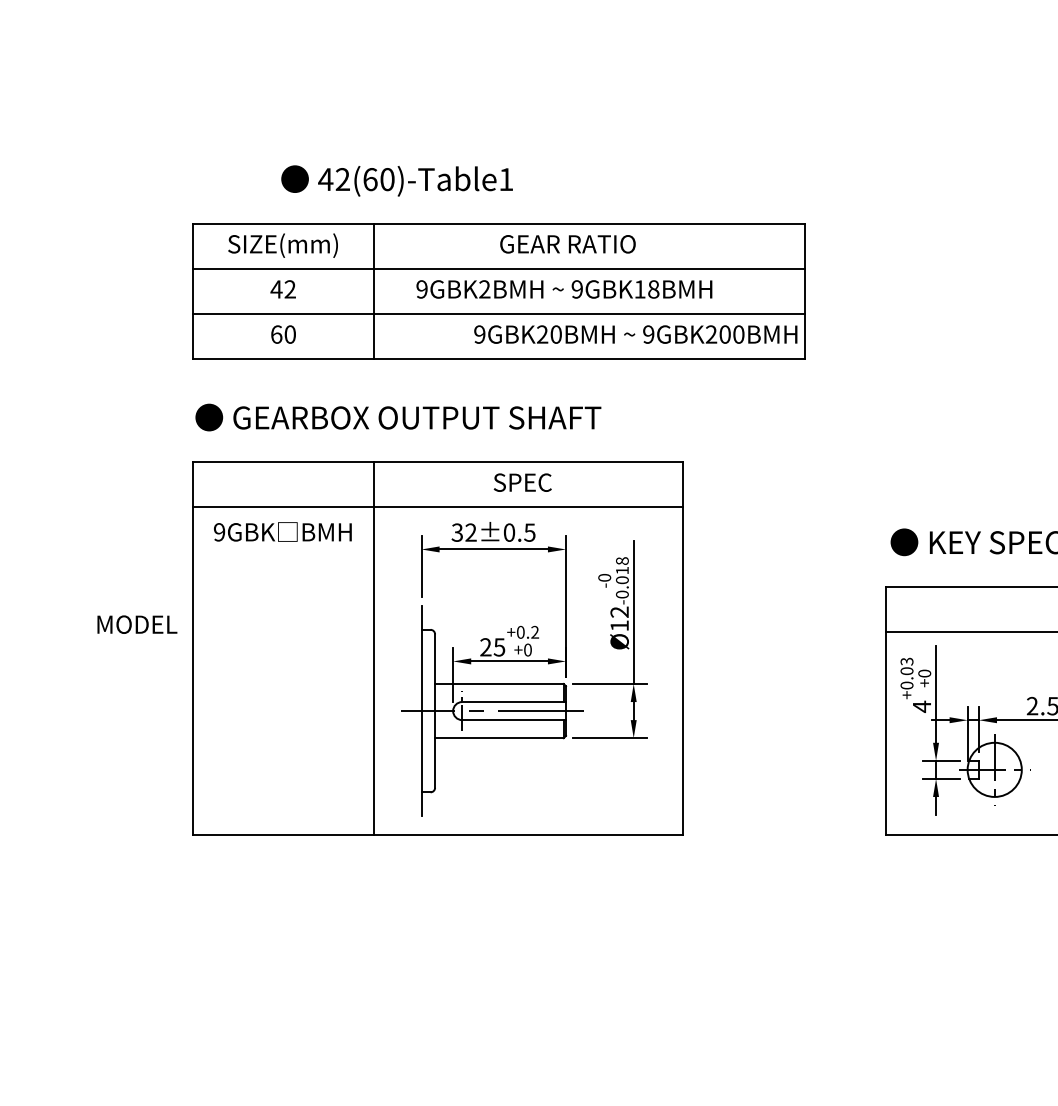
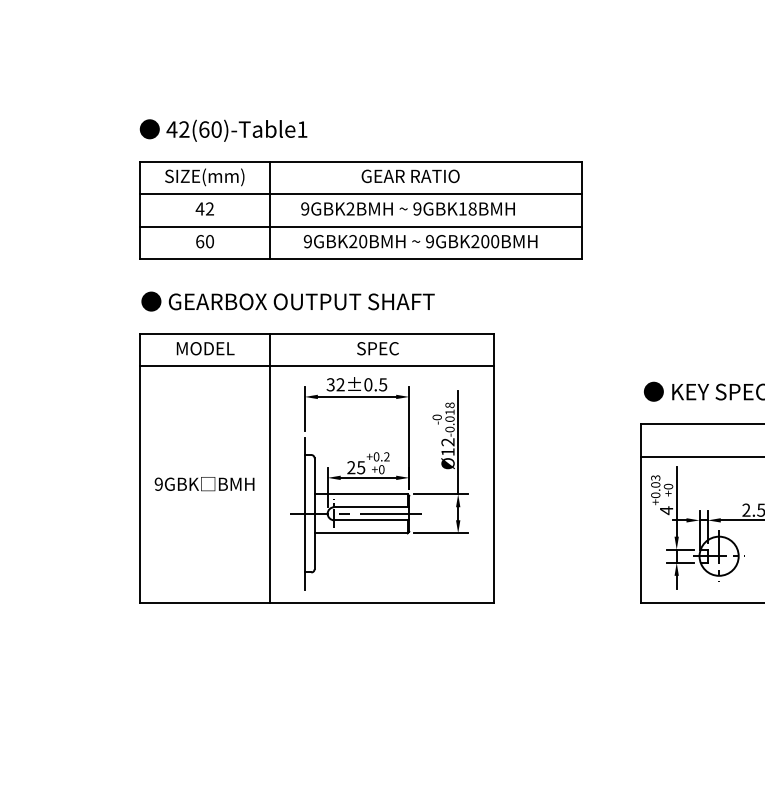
text: (396, 180) -> (223, 130), moved
text: (635, 334) -> (420, 241), moved
text: (282, 531) -> (204, 483), moved
text: (137, 624) -> (205, 348), moved

